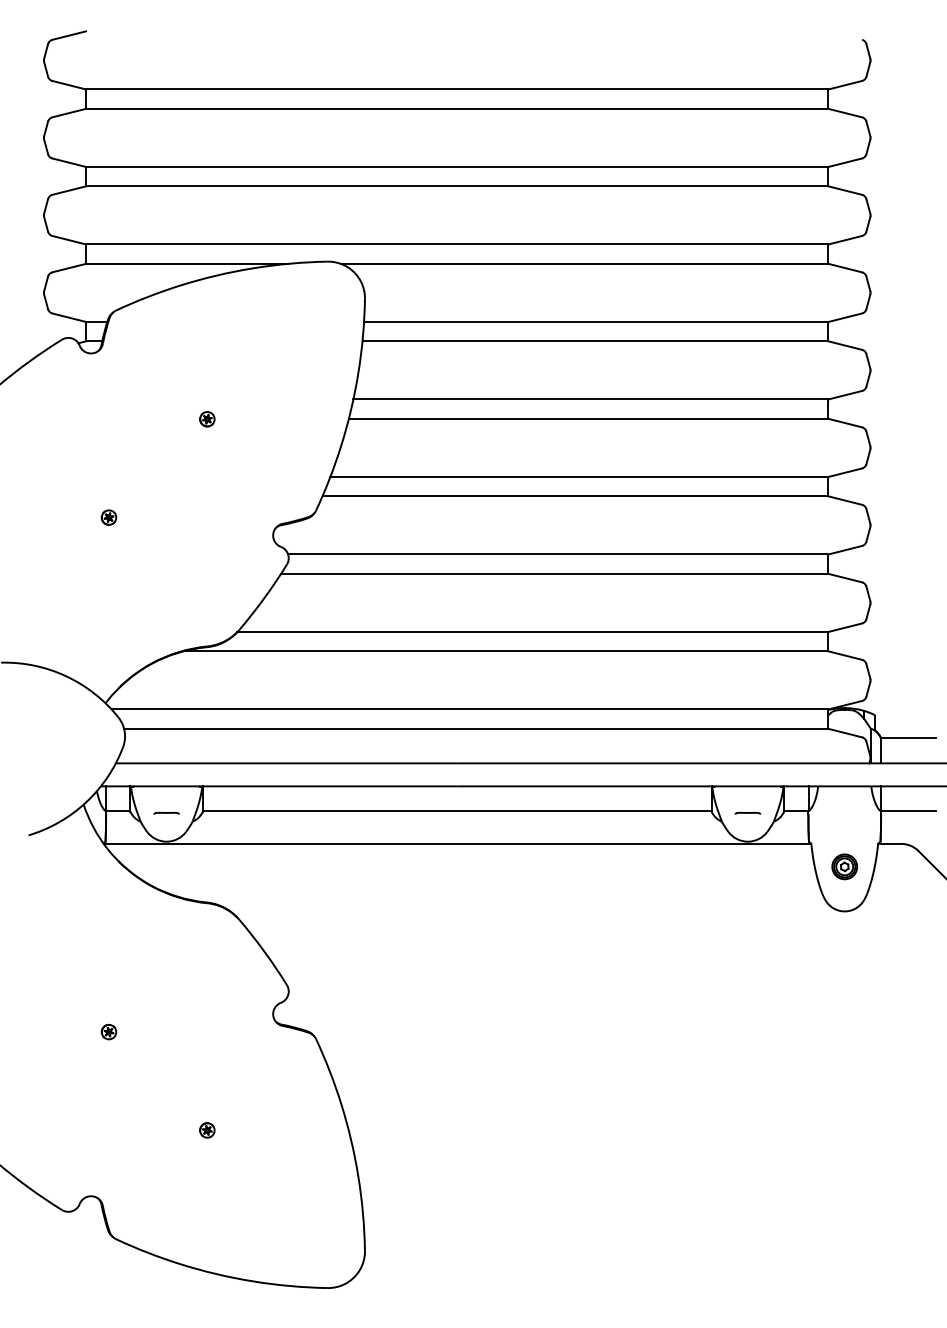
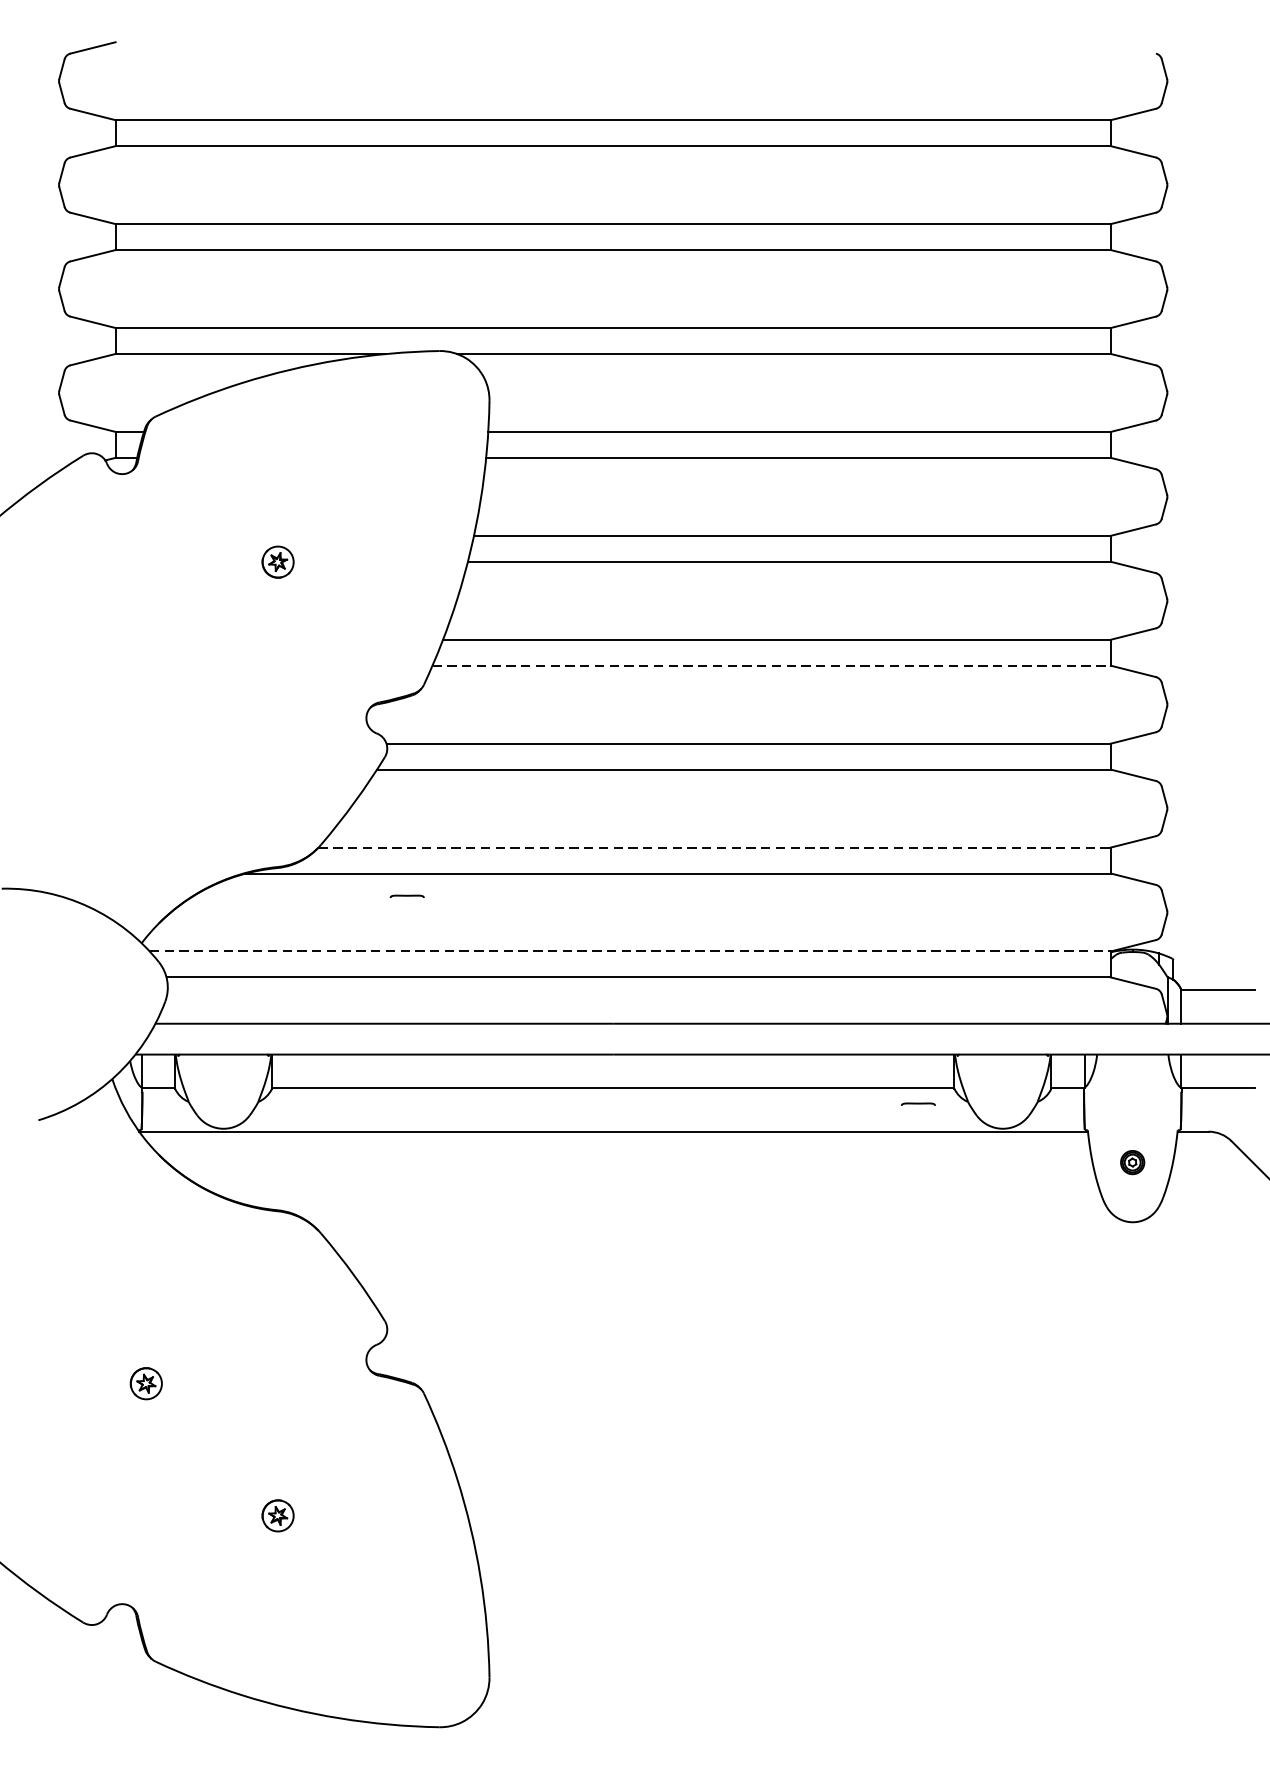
part: (207, 419) -> (278, 562), size x1.6
line: (575, 496) -> (771, 665), solid -> dashed
part: (108, 517) -> (145, 694), removed
line: (533, 631) -> (715, 846), solid -> dashed
line: (470, 709) -> (630, 951), solid -> dashed
curve: (166, 812) -> (407, 895), moved
curve: (747, 812) -> (917, 1103), moved
part: (844, 866) -> (1132, 1162), size x0.7
part: (108, 1032) -> (145, 1384), size x1.6
part: (207, 1130) -> (278, 1515), size x1.6

